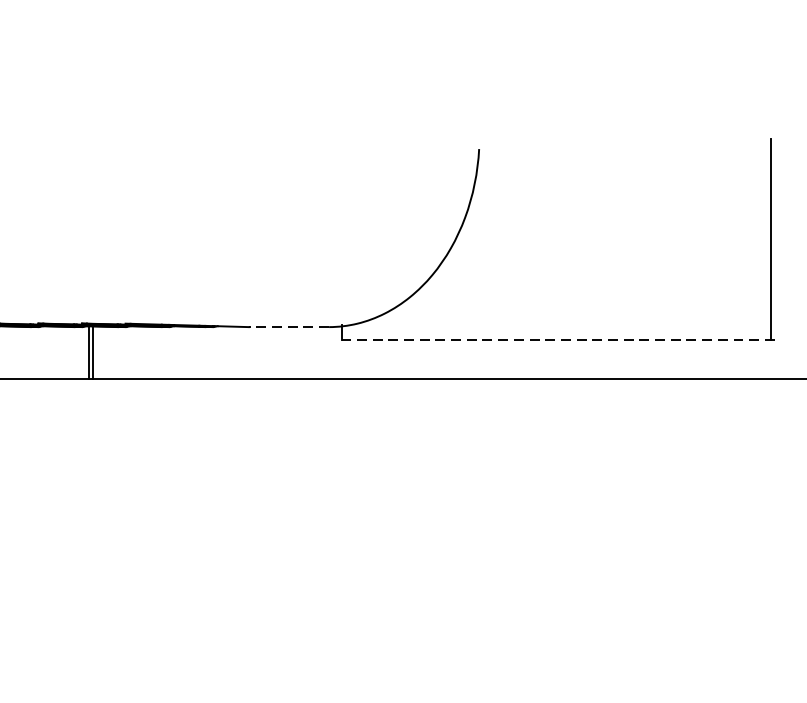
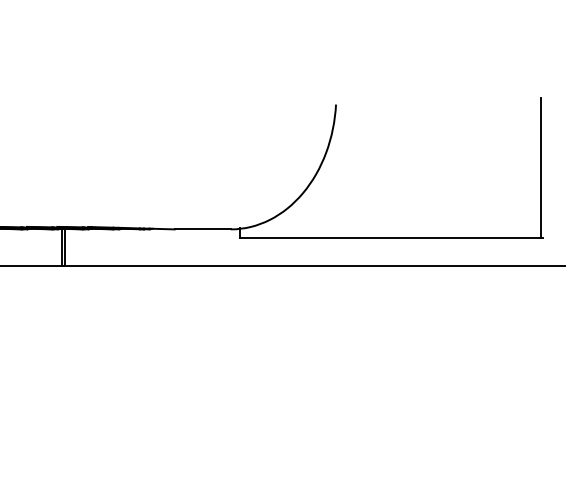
line: (288, 327) -> (202, 229), dashed -> solid
line: (558, 340) -> (391, 238), dashed -> solid

